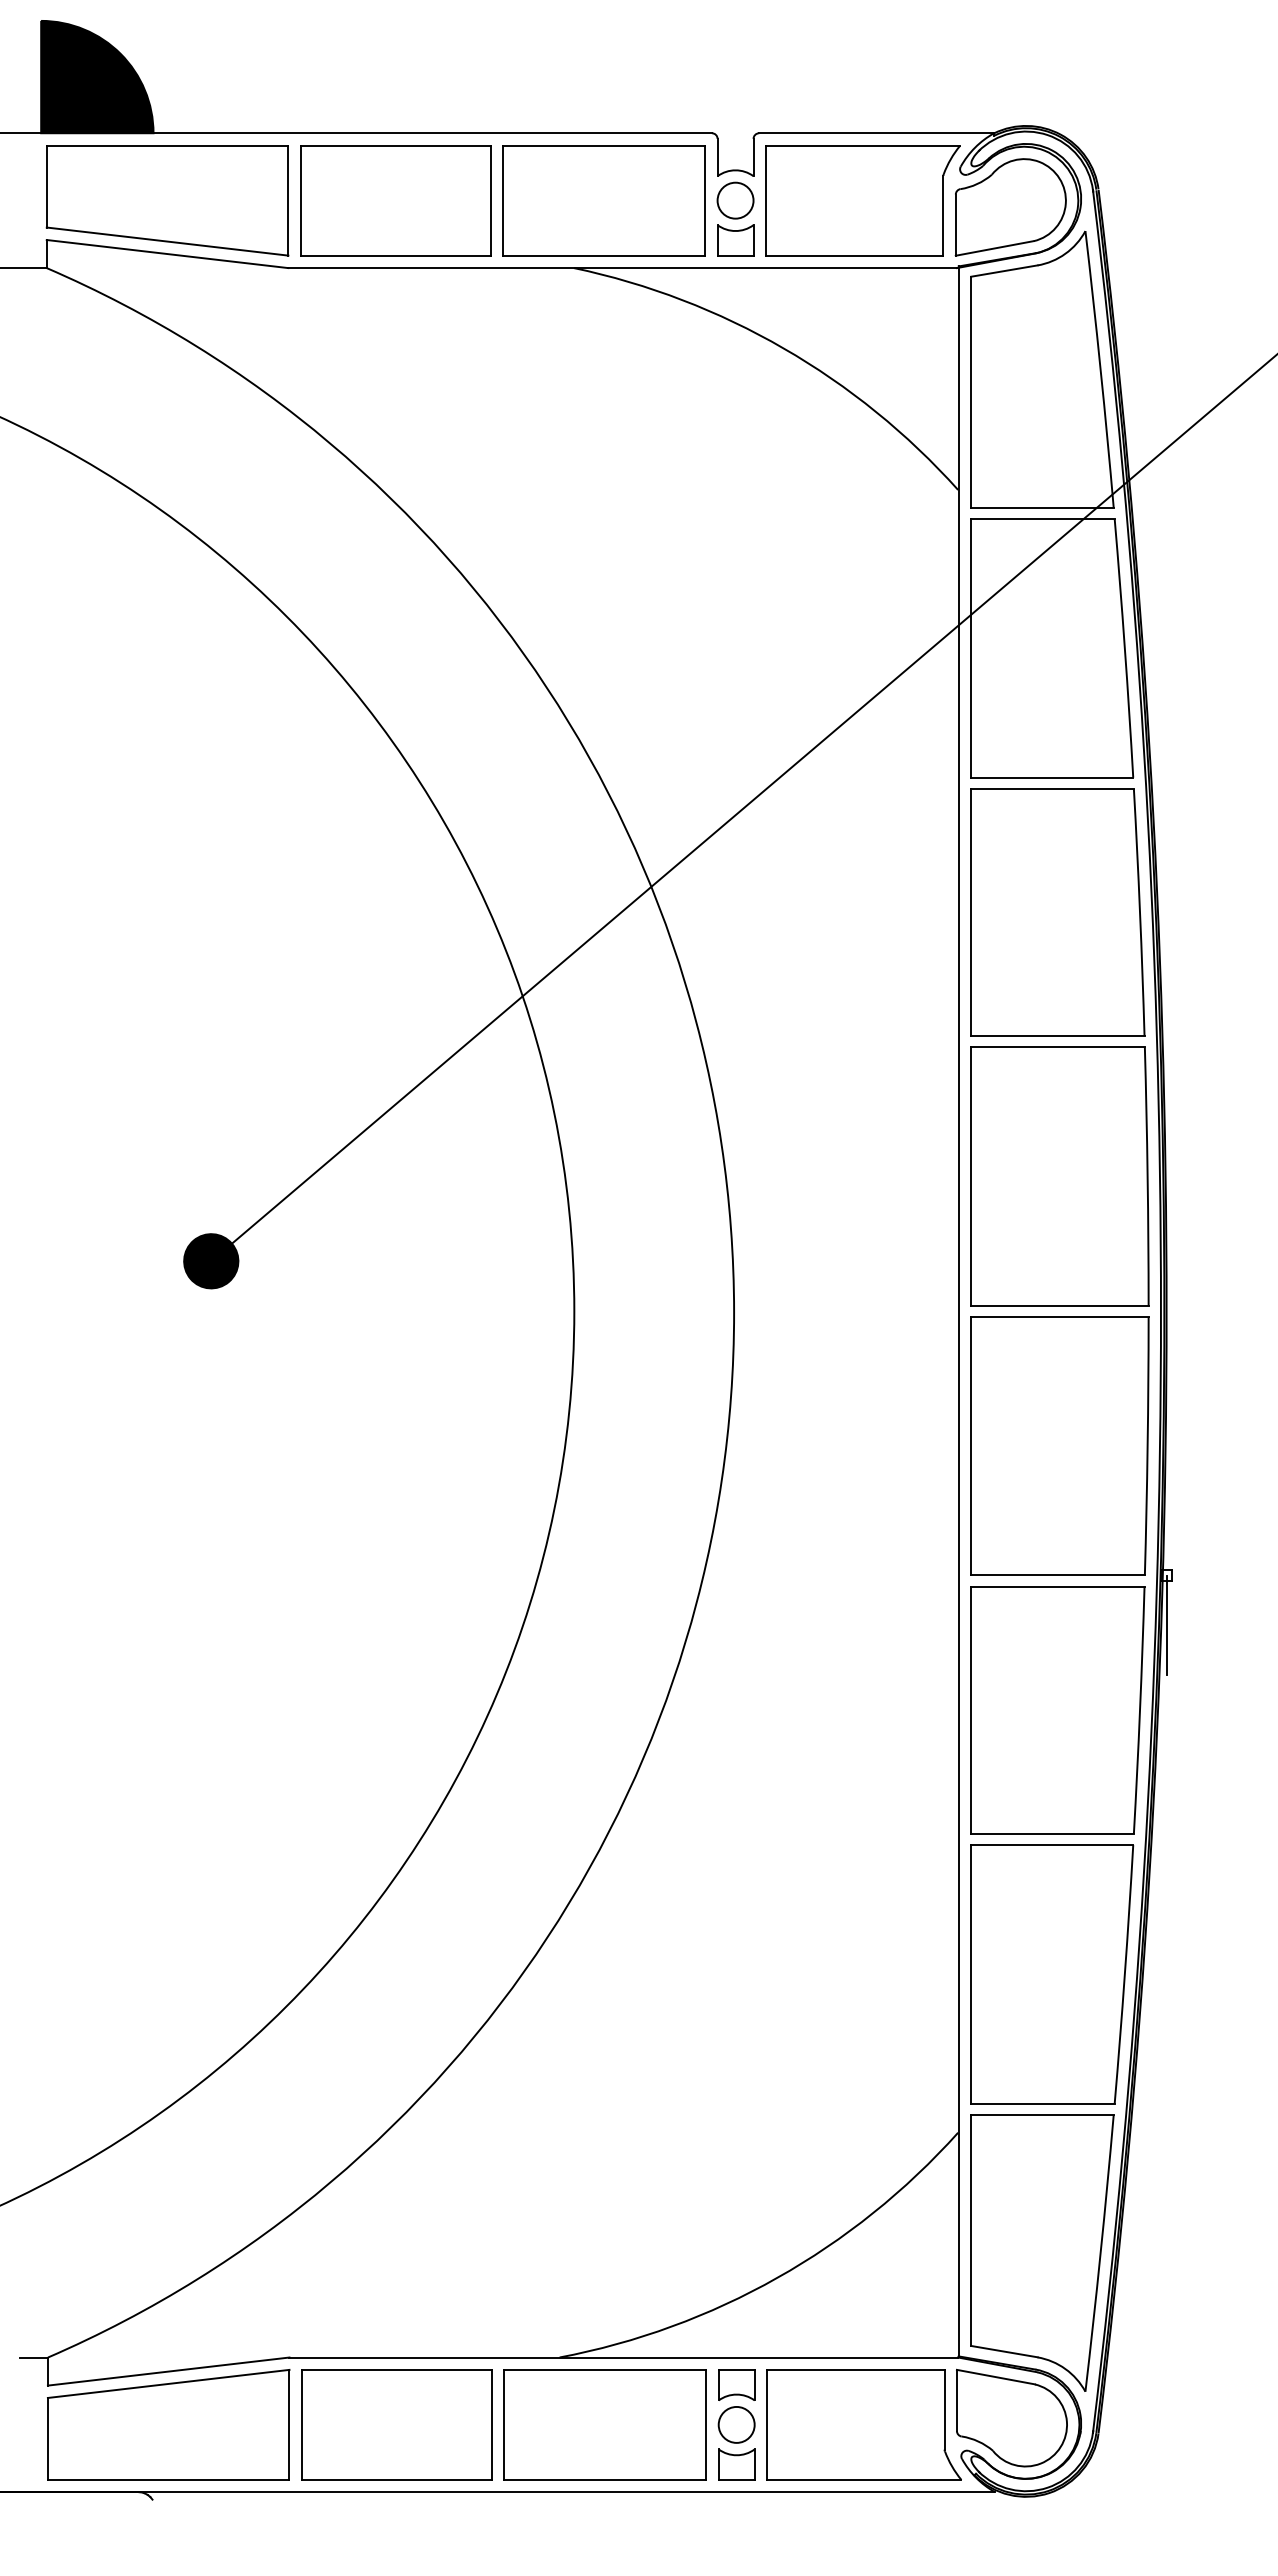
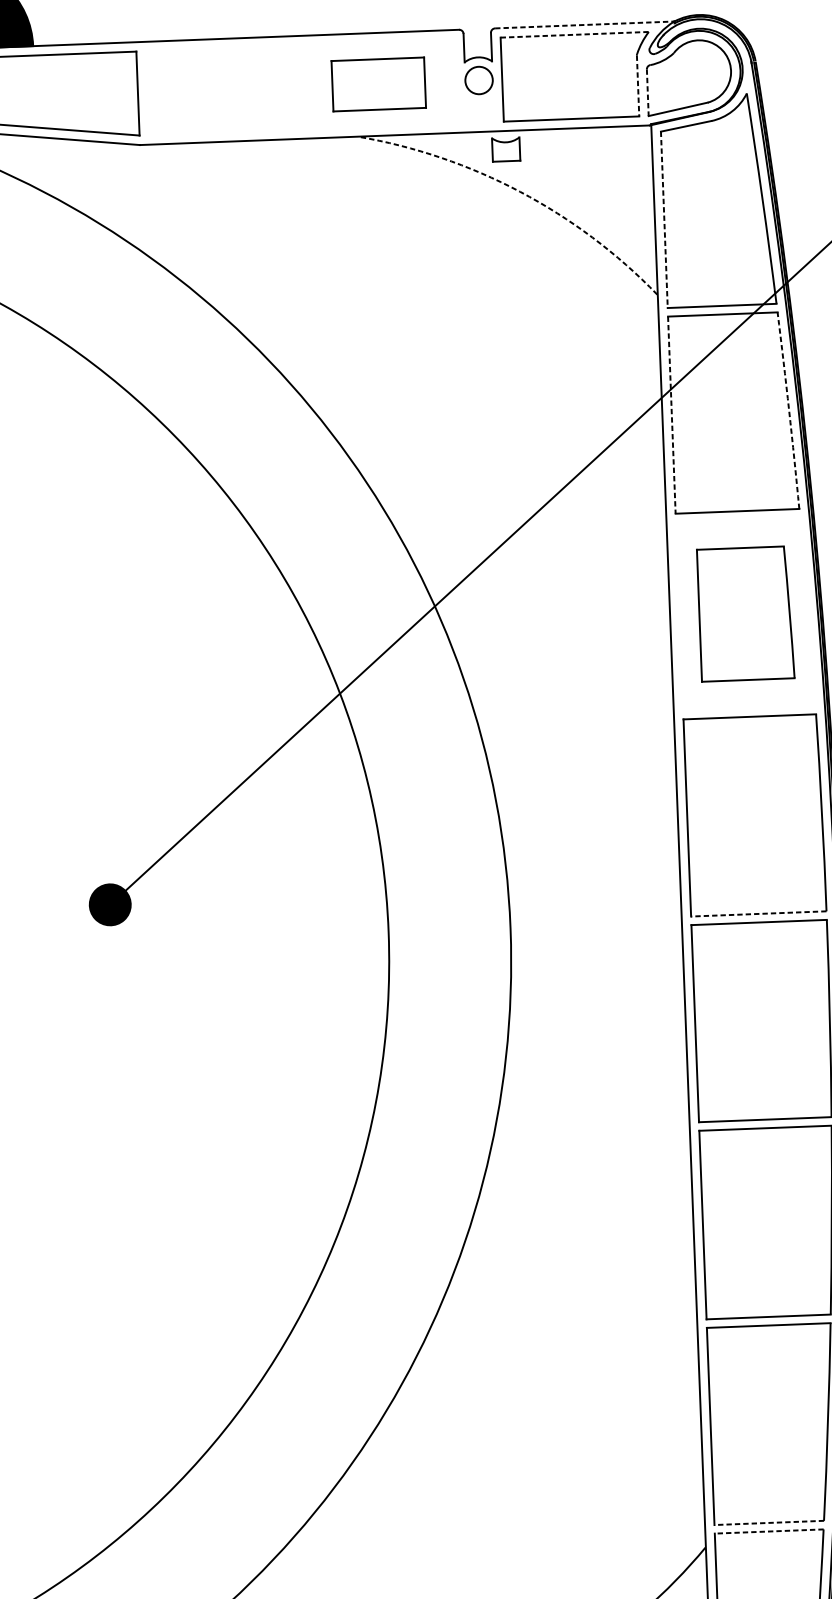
line: (877, 133) -> (585, 25), solid -> dashed
line: (863, 145) -> (575, 34), solid -> dashed
part: (395, 200) -> (219, 90), removed
part: (603, 200) -> (378, 84), size x0.6
line: (943, 215) -> (638, 85), solid -> dashed
line: (955, 225) -> (647, 93), solid -> dashed
part: (735, 240) -> (506, 149), moved
arc: (783, 348) -> (519, 191), solid -> dashed
line: (971, 392) -> (664, 219), solid -> dashed
line: (971, 648) -> (672, 415), solid -> dashed
arc: (1124, 648) -> (788, 410), solid -> dashed
part: (1057, 912) -> (745, 614), size x0.7
line: (1059, 1305) -> (758, 913), solid -> dashed
line: (1042, 2103) -> (768, 1522), solid -> dashed
line: (1041, 2114) -> (768, 1531), solid -> dashed

